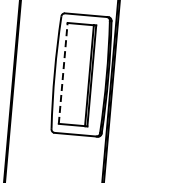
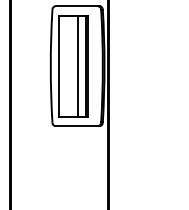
line: (63, 73) -> (59, 66), dashed -> solid
line: (82, 74) -> (78, 65), added

